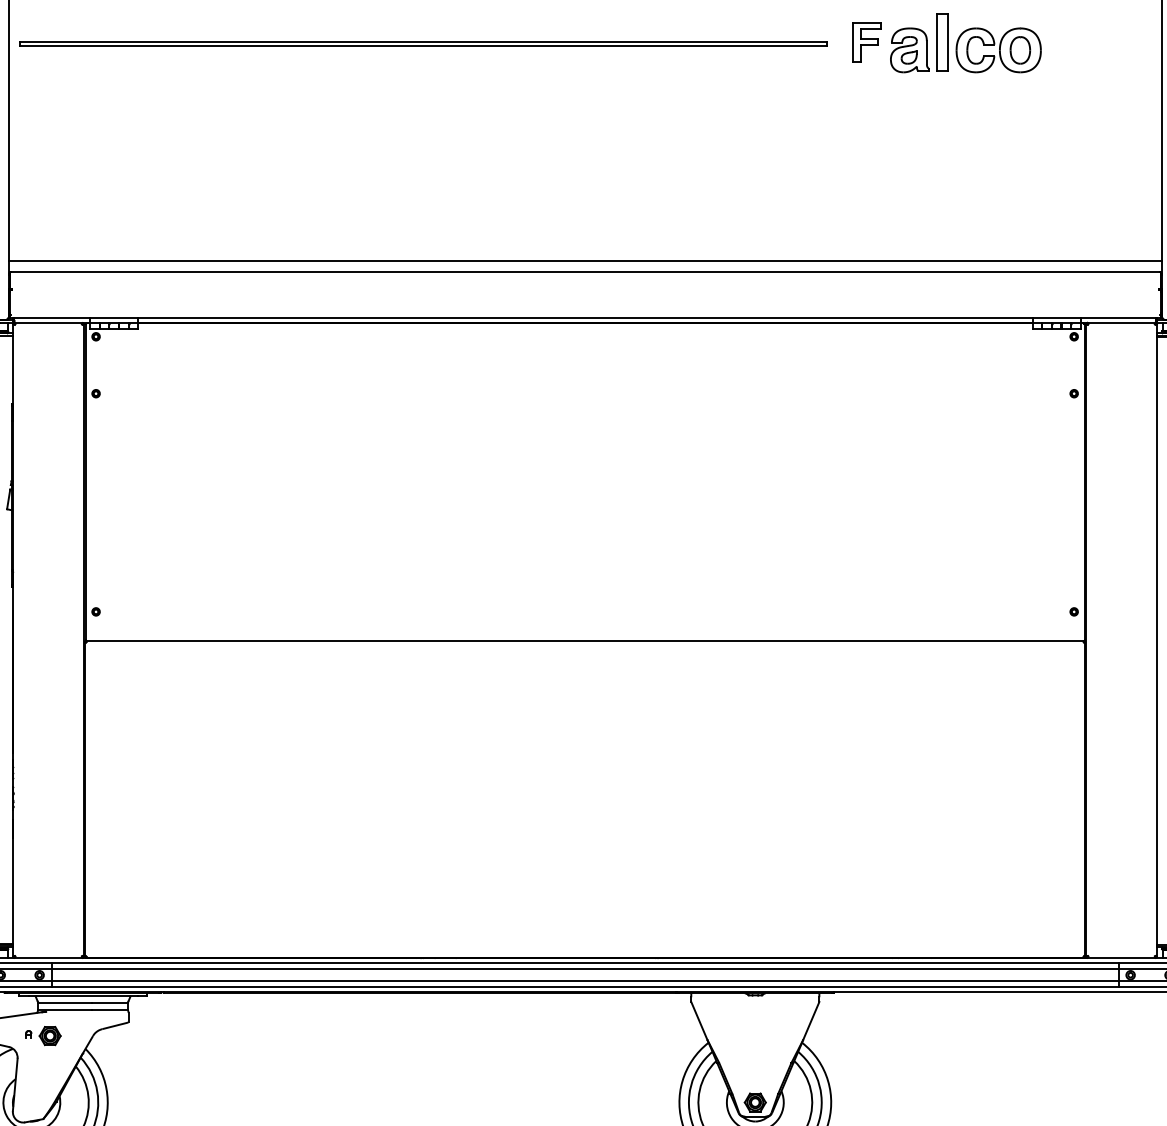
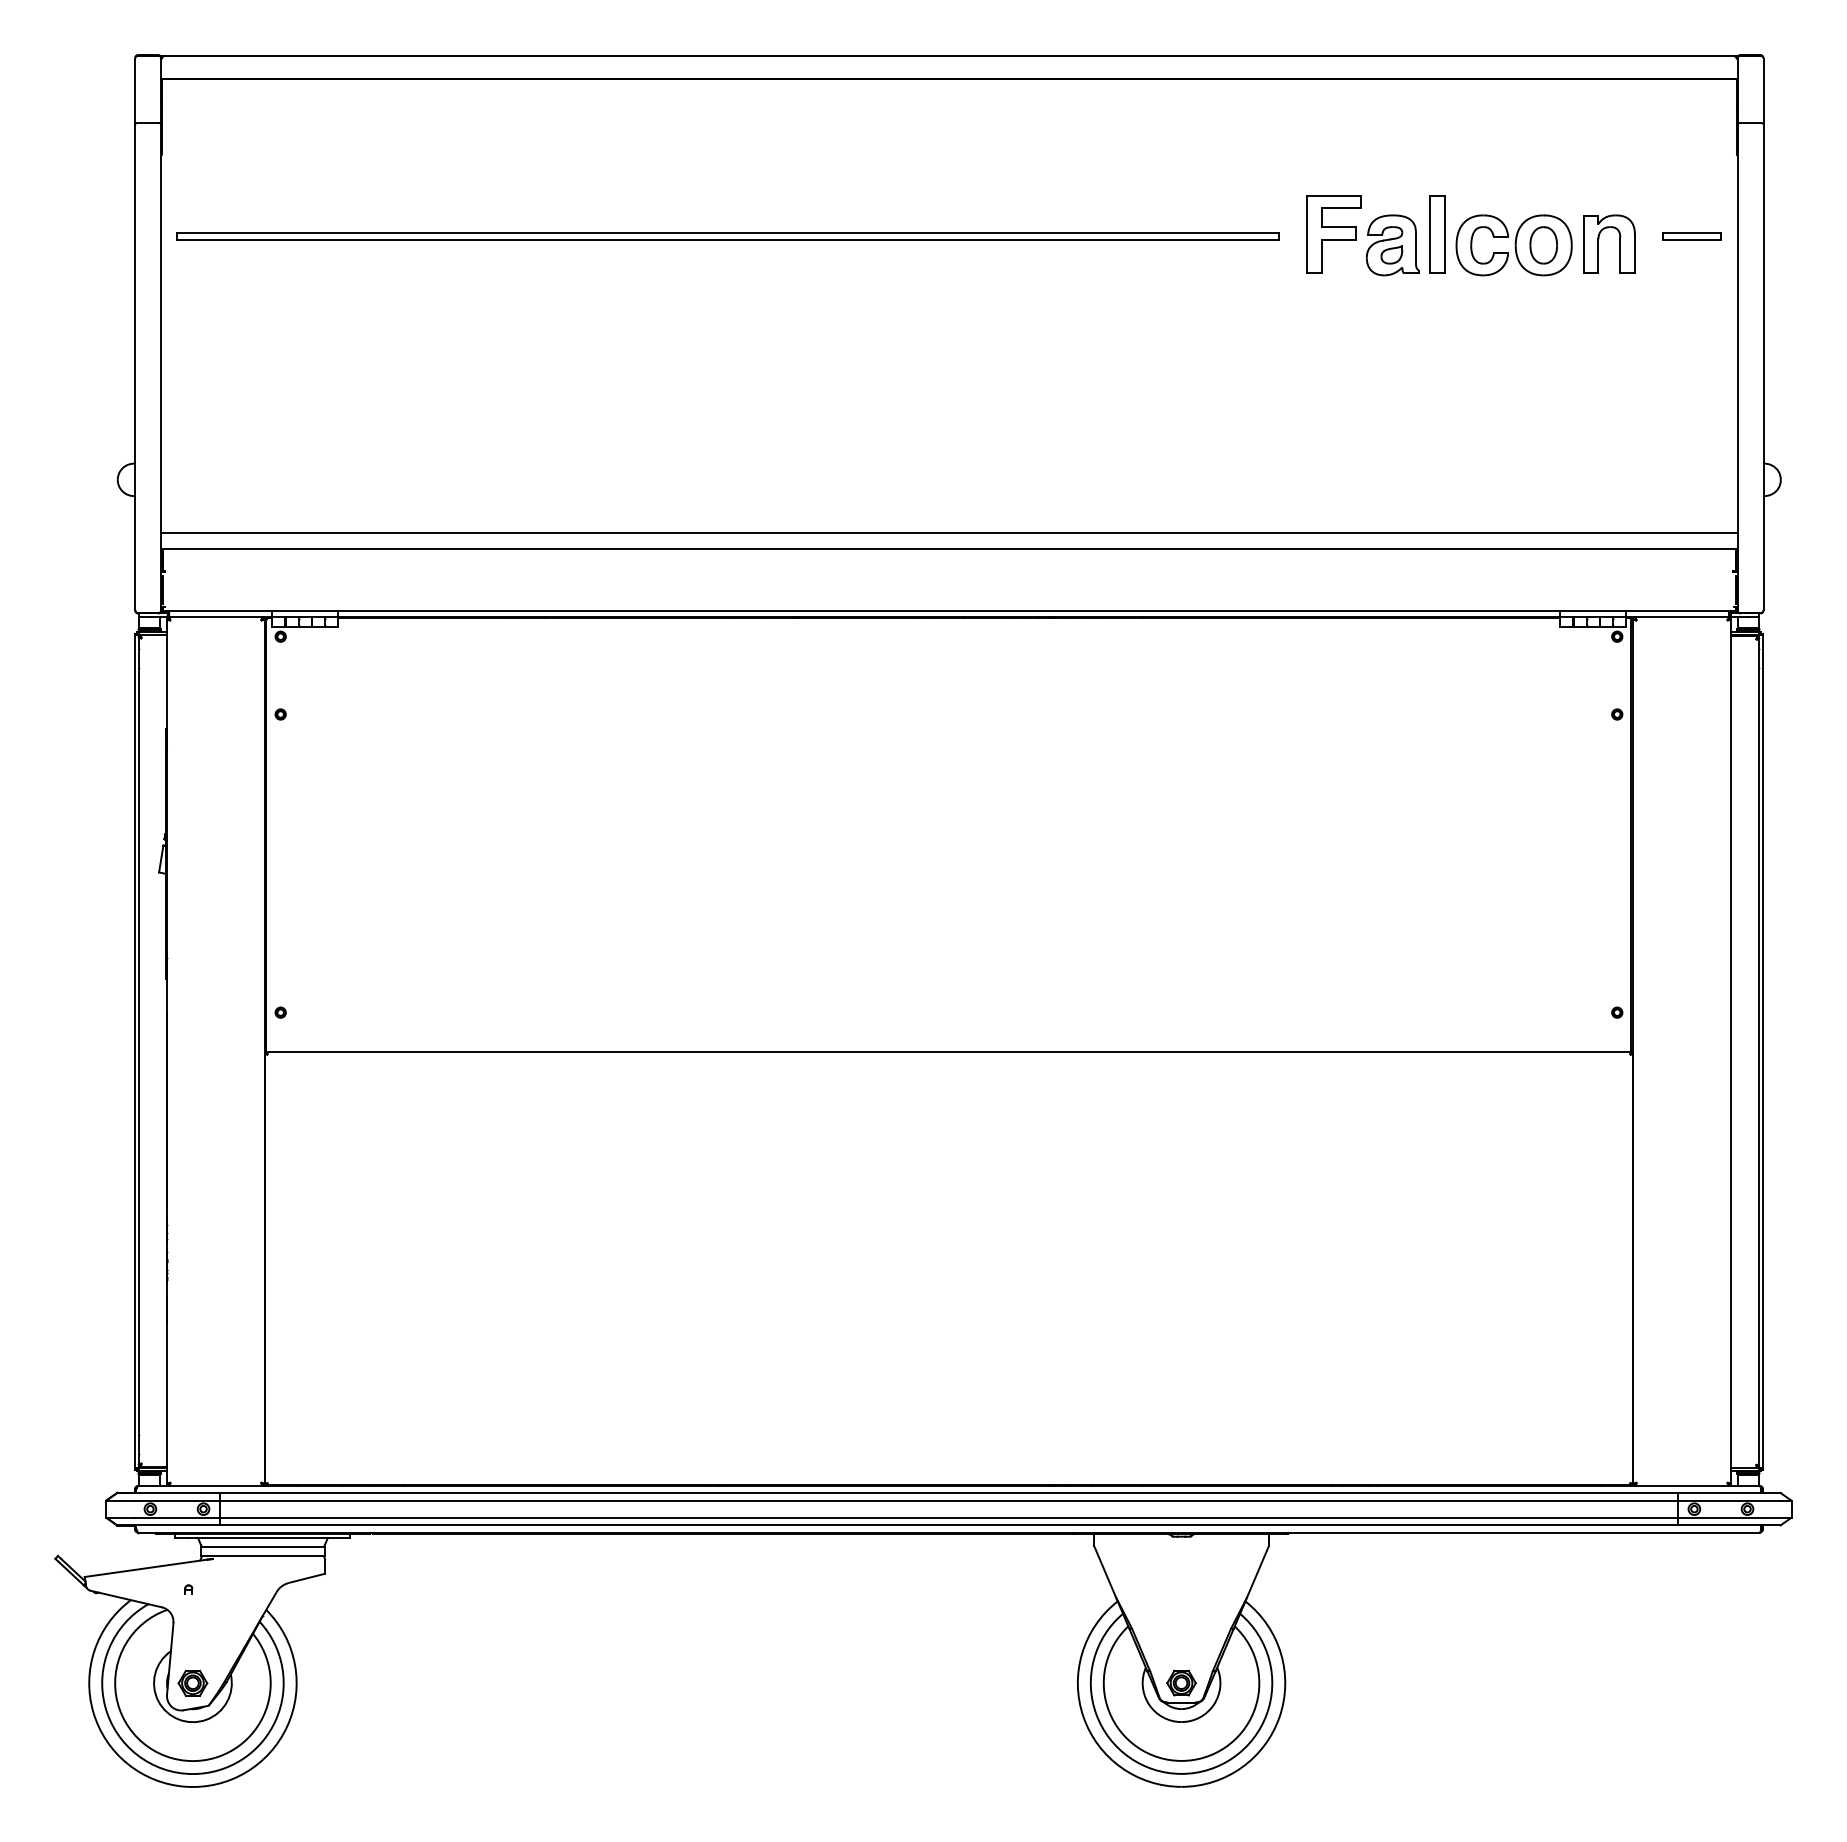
part: (866, 42) -> (1333, 234), size x1.43
part: (1128, 43) -> (1691, 236), added
part: (1075, 49) -> (1619, 243), added
part: (49, 1035) -> (192, 1682), moved

